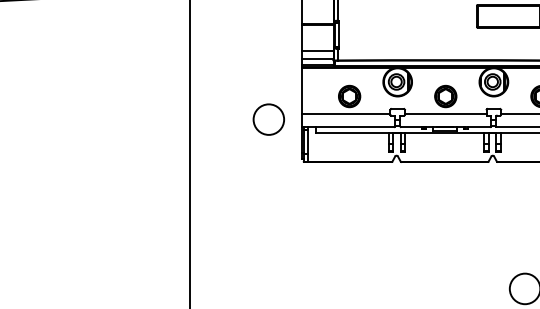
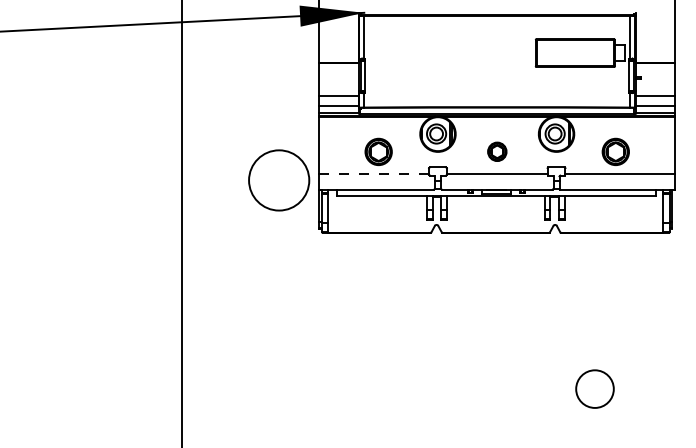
part: (445, 96) -> (497, 151), size x0.7
line: (346, 114) -> (374, 173), solid -> dashed
circle: (268, 119) -> (278, 180), size x1.6

